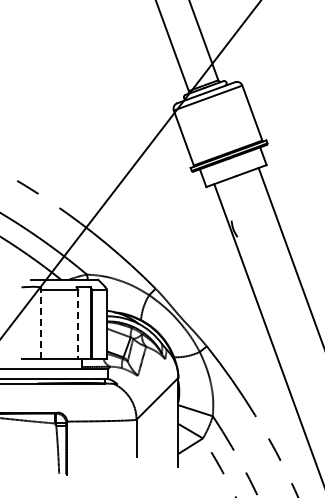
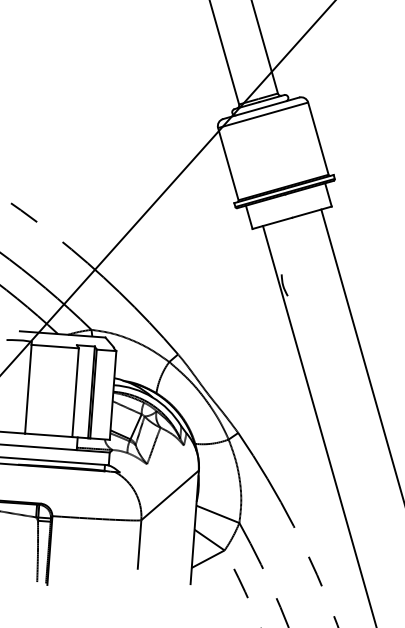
line: (41, 324) -> (28, 389), dashed -> solid
line: (78, 324) -> (75, 392), dashed -> solid

